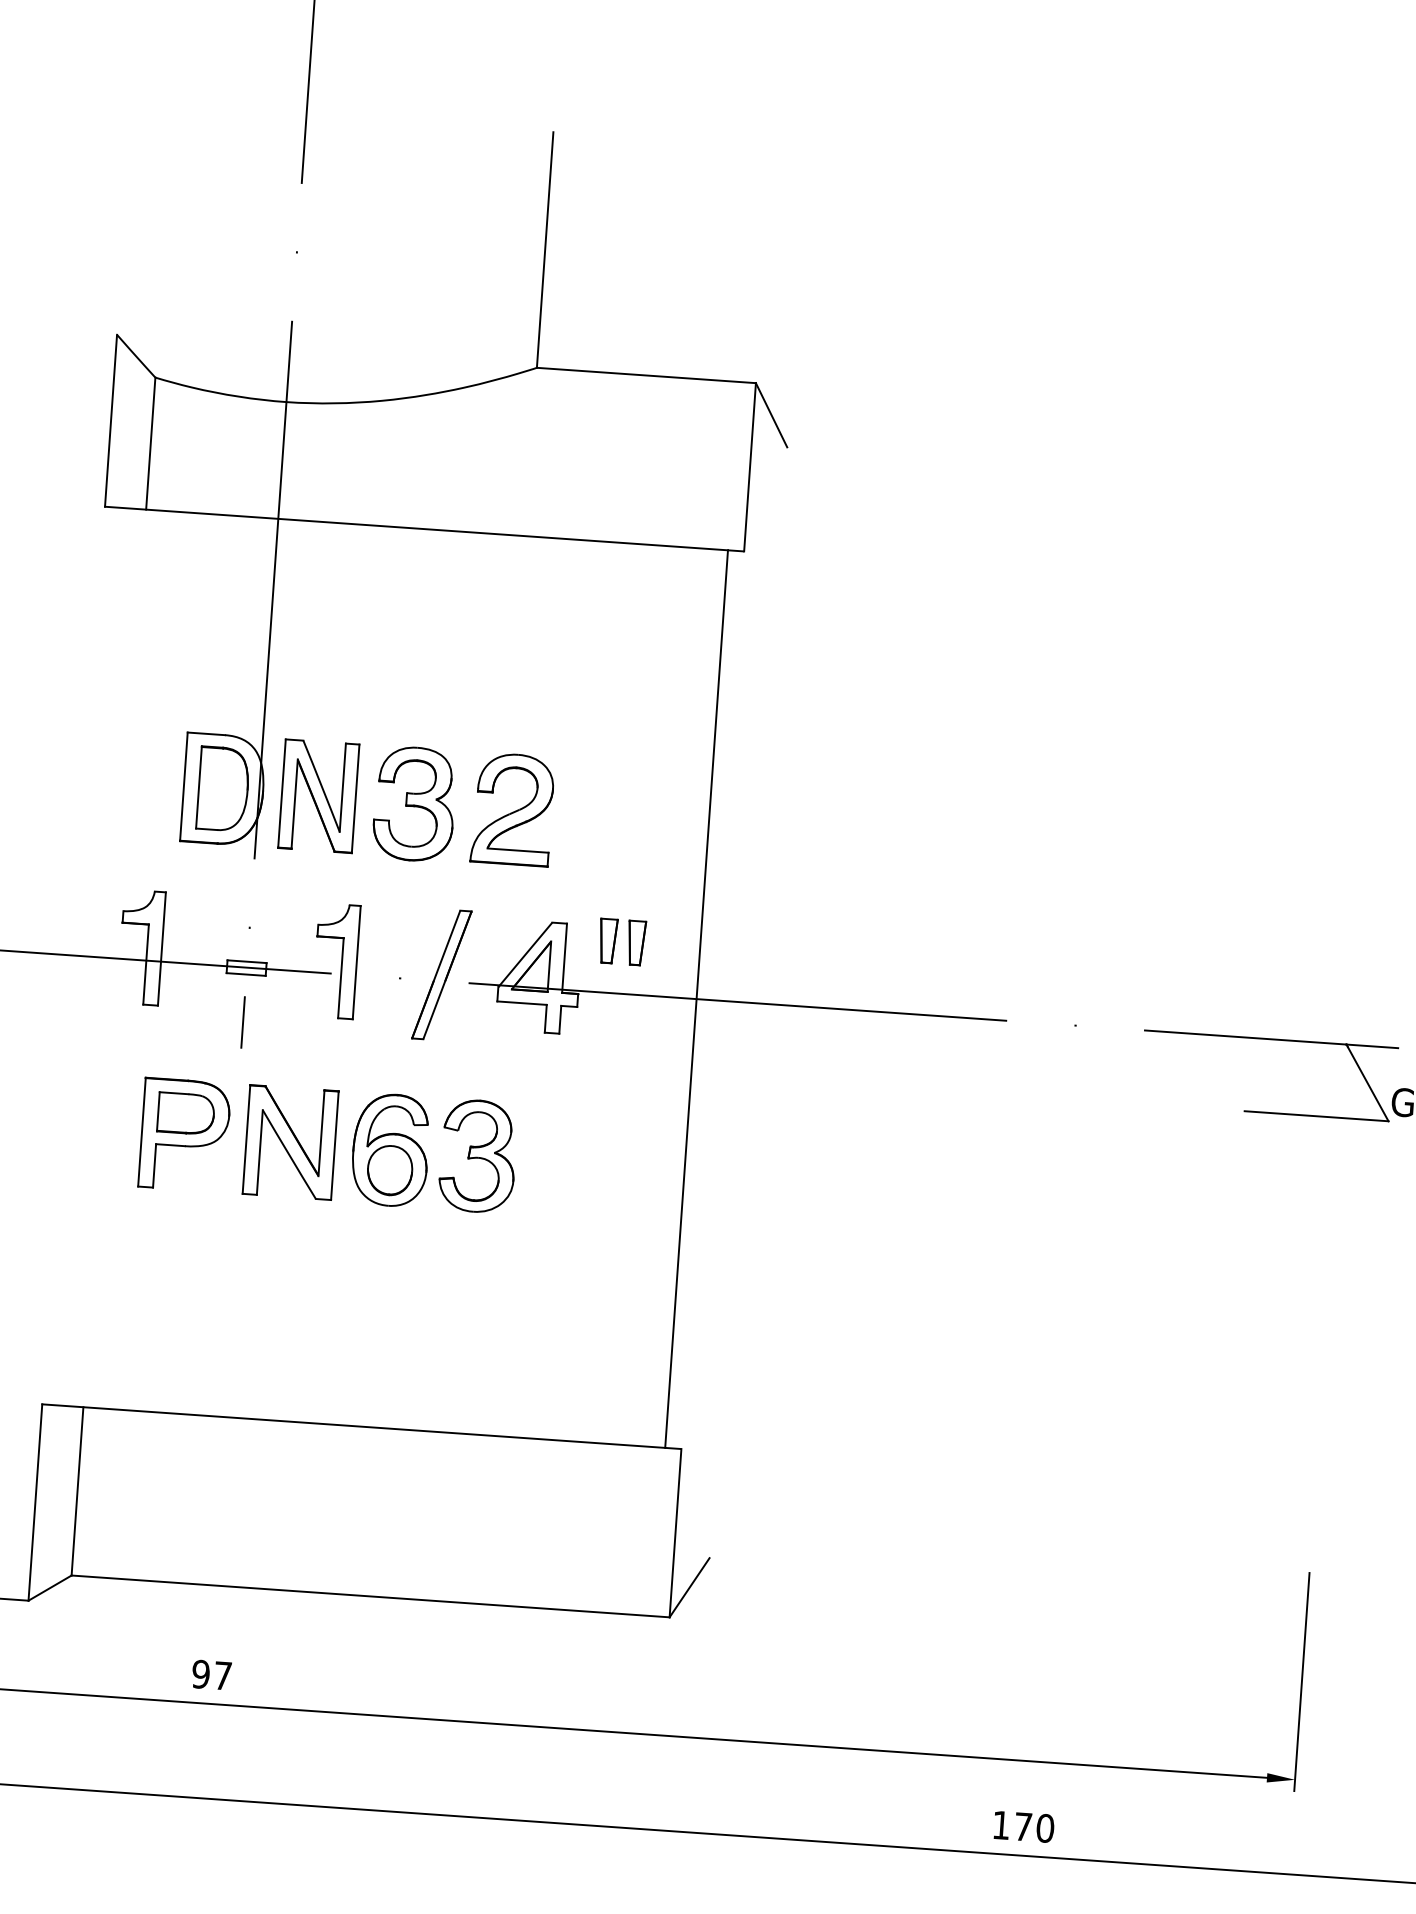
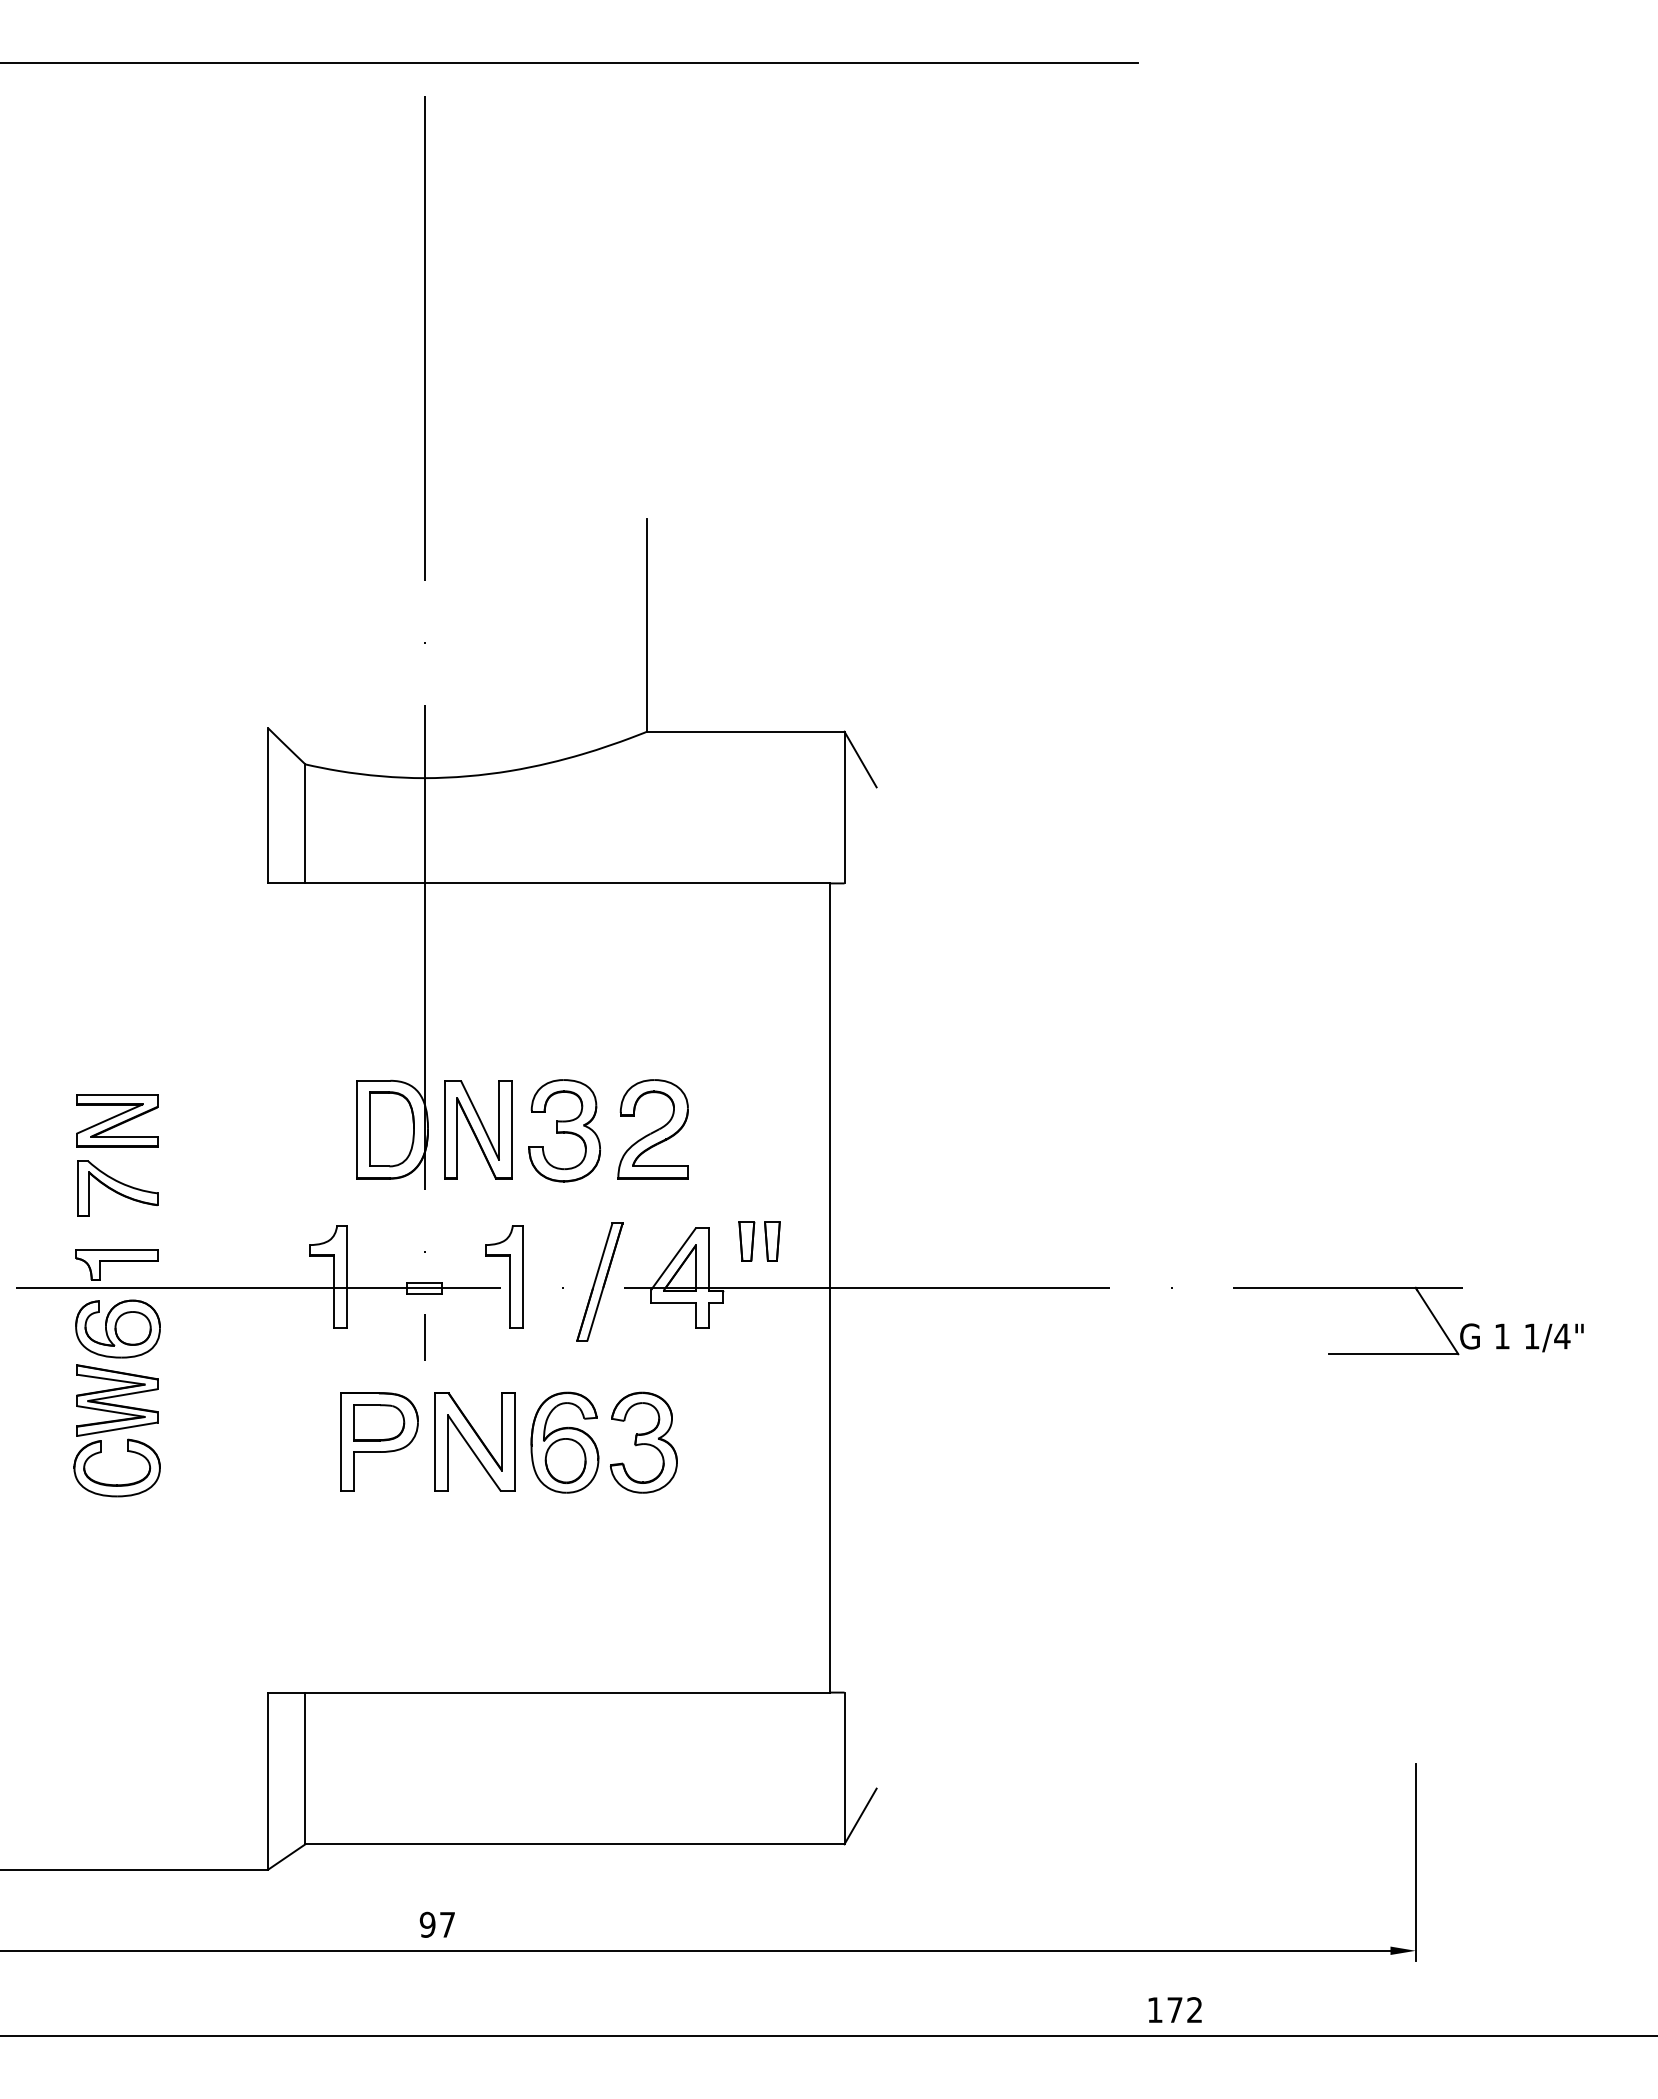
text: (1044, 1828) -> (1194, 2010), 170 -> 172

